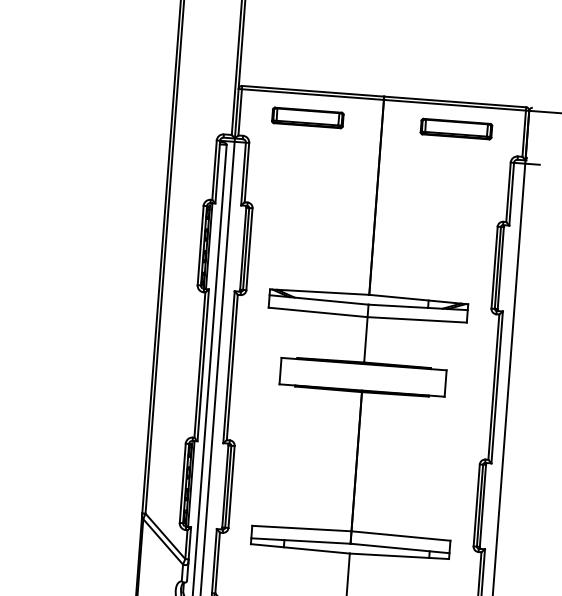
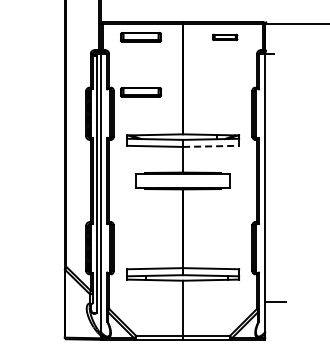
part: (457, 129) -> (225, 37), size x0.6
part: (301, 215) -> (141, 92), added
line: (417, 320) -> (211, 146), solid -> dashed

